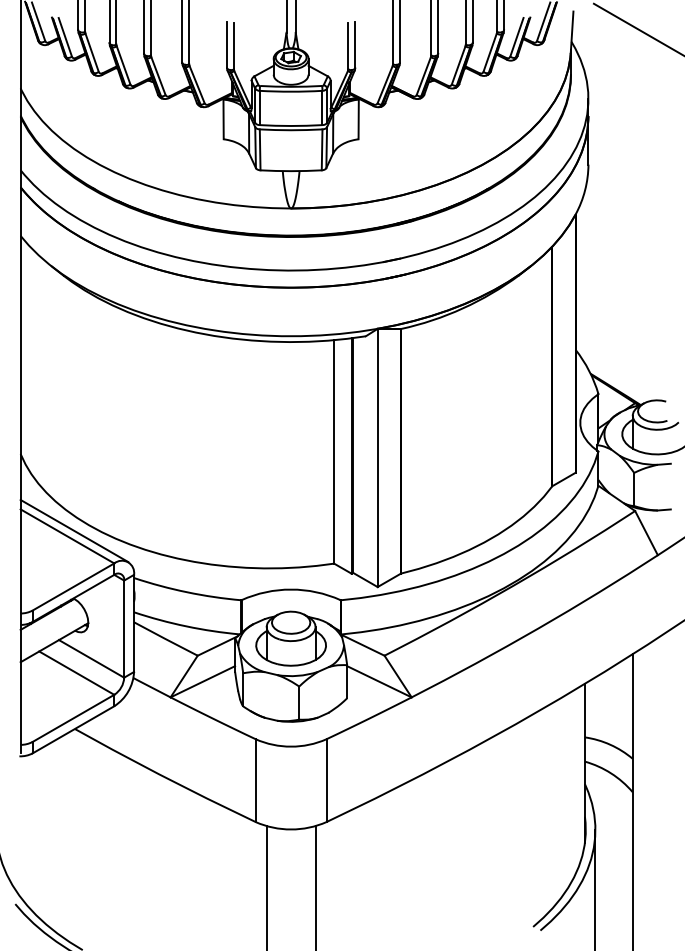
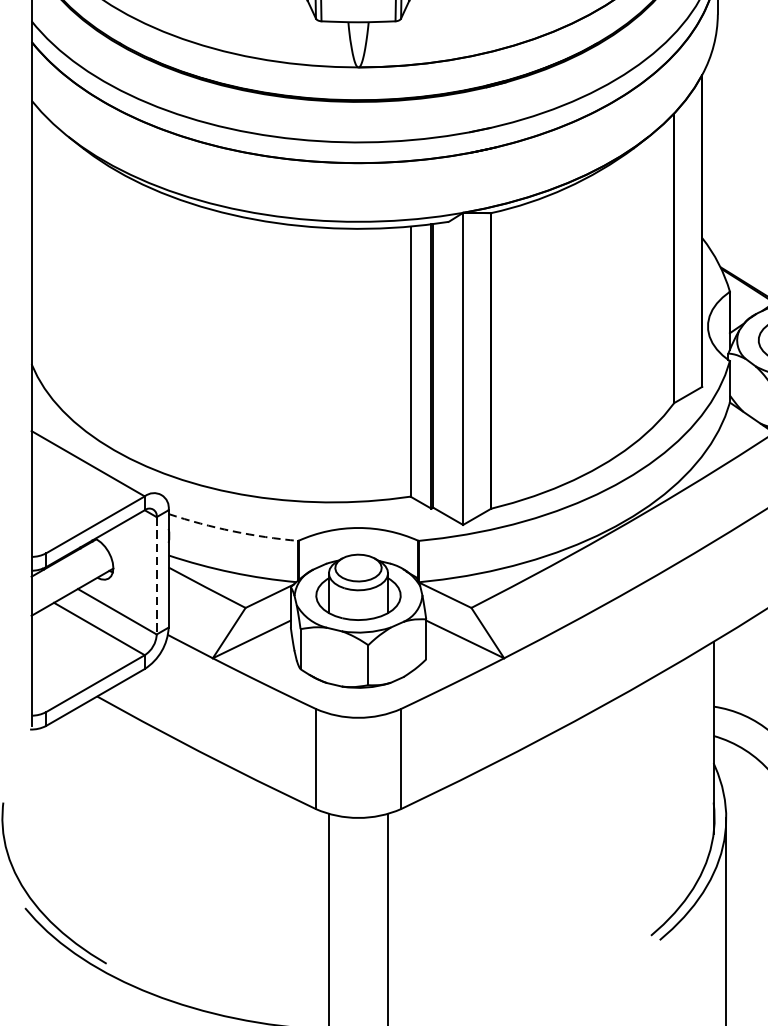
line: (74, 530) -> (96, 456), removed
arc: (187, 592) -> (233, 531), solid -> dashed
line: (124, 629) -> (157, 576), solid -> dashed

